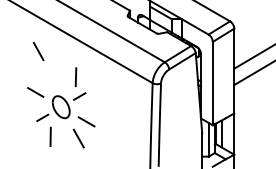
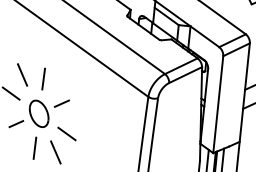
line: (38, 51) -> (22, 74), moved
line: (75, 76) -> (43, 78), moved
line: (50, 136) -> (34, 147), moved

